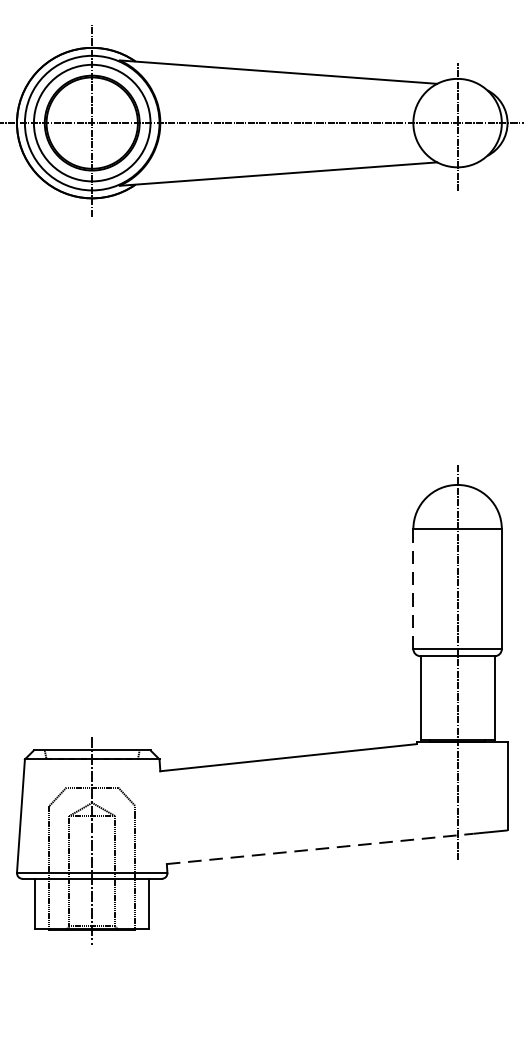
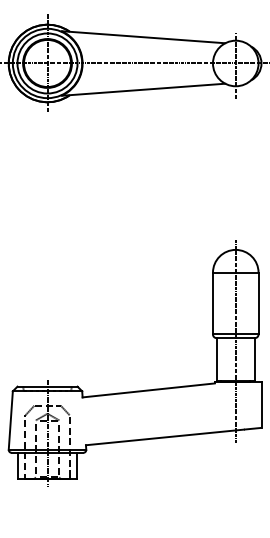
line: (412, 588) -> (212, 303), dashed -> solid
line: (321, 849) -> (165, 437), dashed -> solid

